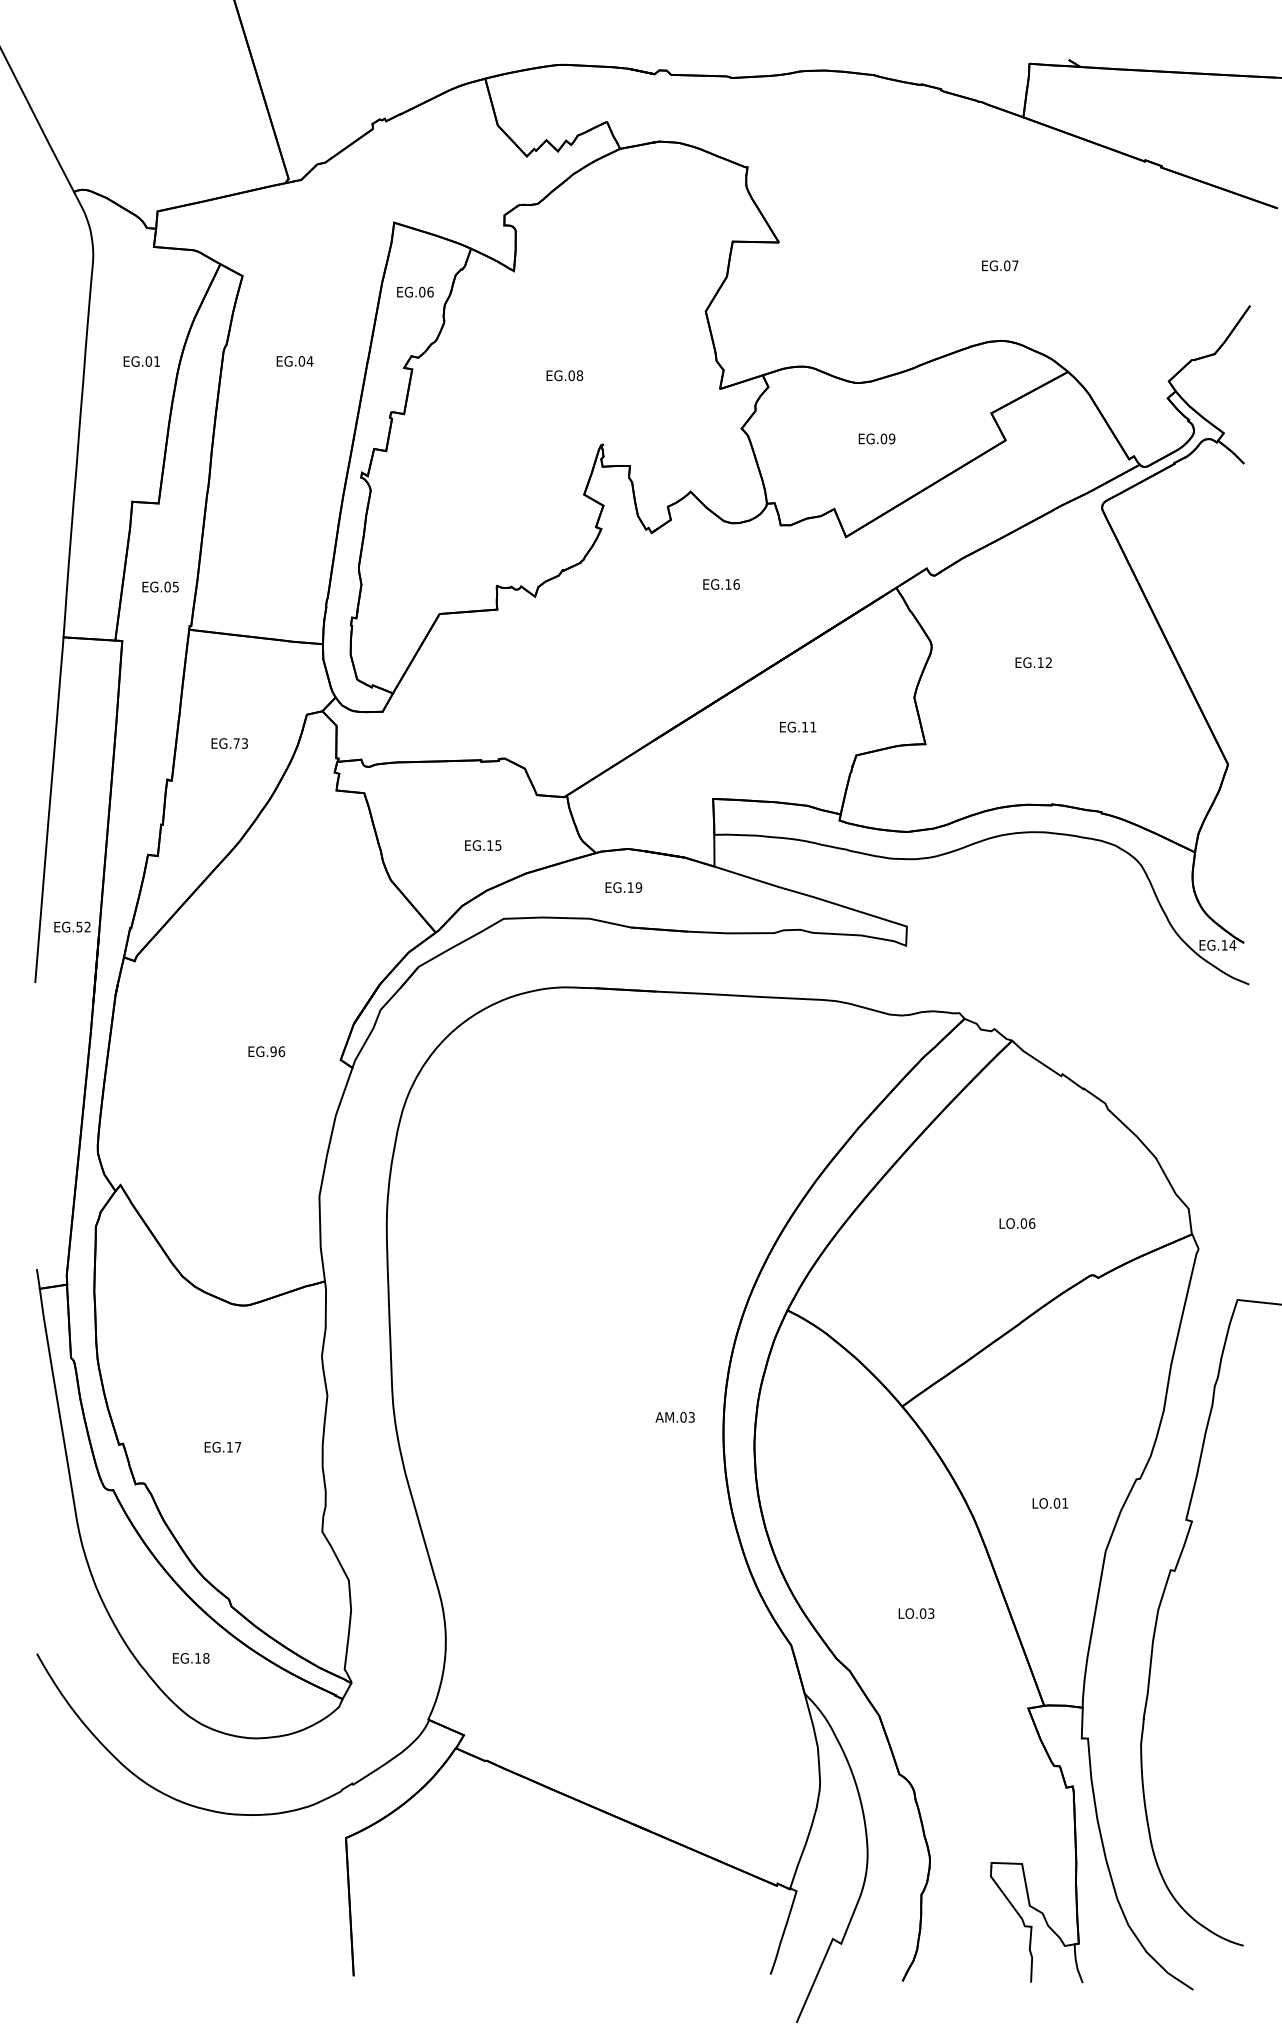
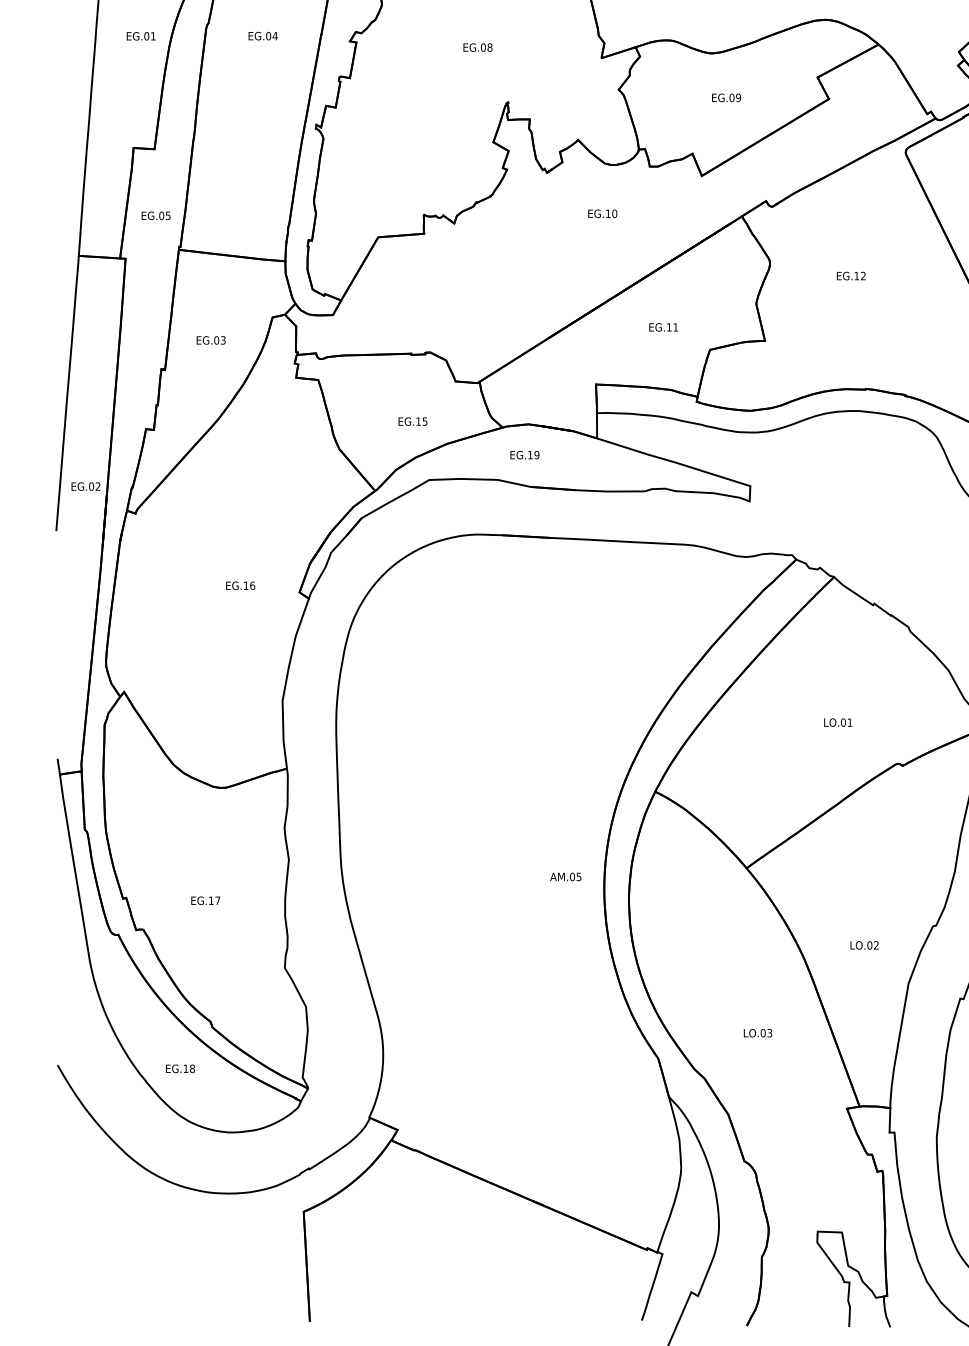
text: (736, 584) -> (614, 213), EG.16 -> EG.10
text: (236, 743) -> (216, 340), EG.73 -> EG.03
text: (79, 926) -> (91, 486), EG.52 -> EG.02
text: (273, 1051) -> (246, 585), EG.96 -> EG.16
text: (1032, 1223) -> (850, 722), LO.06 -> LO.01
text: (691, 1416) -> (578, 876), AM.03 -> AM.05
text: (1064, 1503) -> (875, 945), LO.01 -> LO.02

